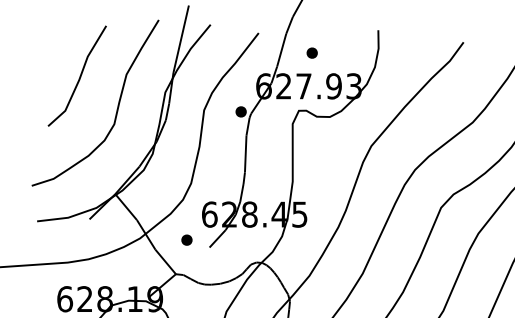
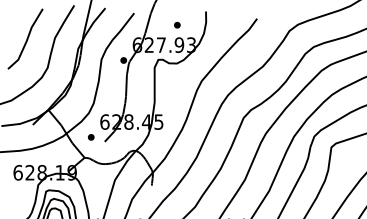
part: (312, 51) -> (177, 24), moved

